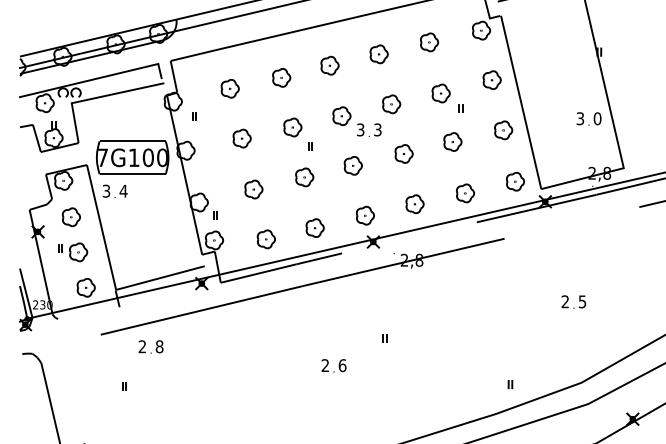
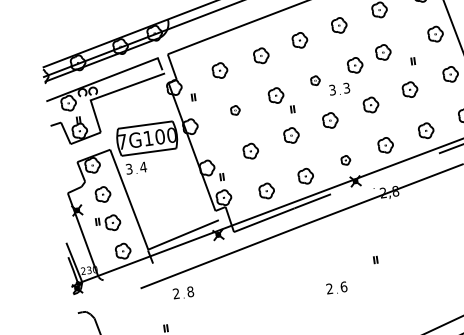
part: (440, 93) -> (382, 52), moved
part: (341, 115) -> (315, 80), size x0.6
part: (241, 138) -> (234, 110), size x0.6
part: (364, 215) -> (345, 160), size x0.6

